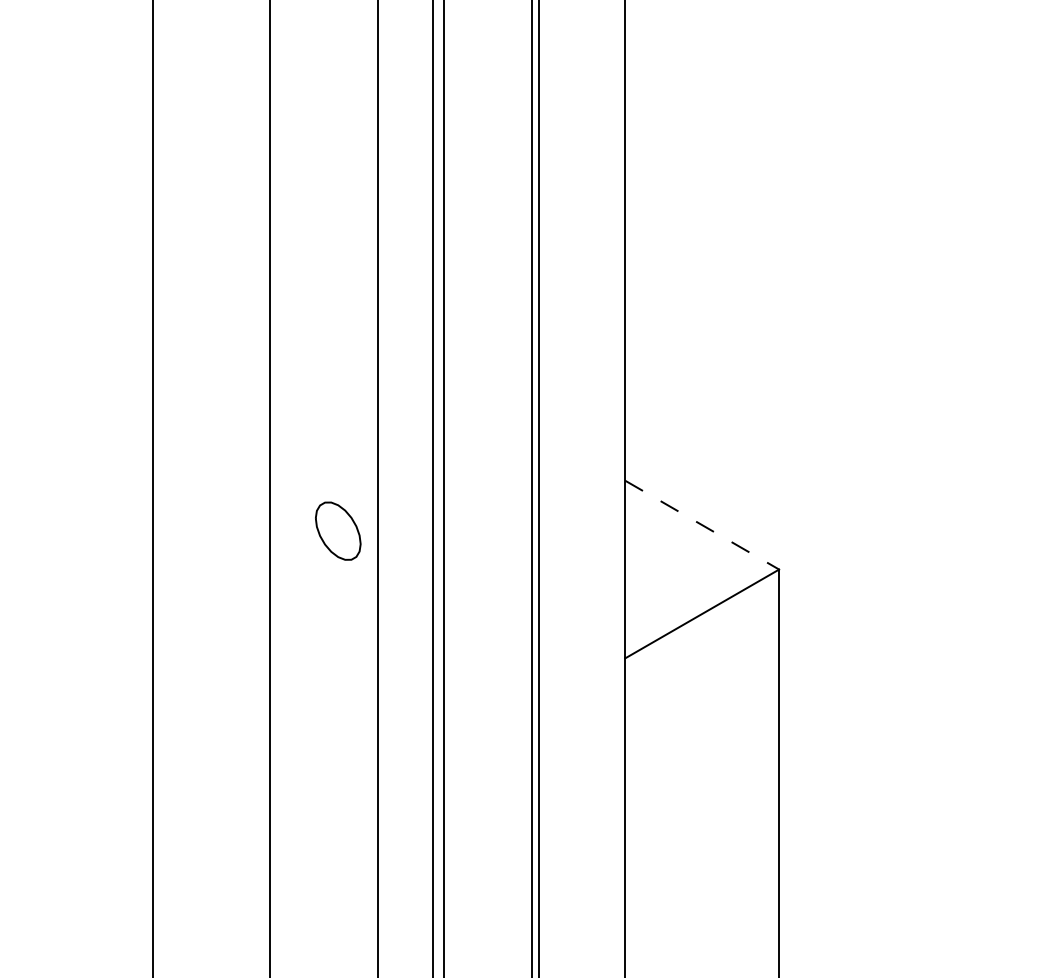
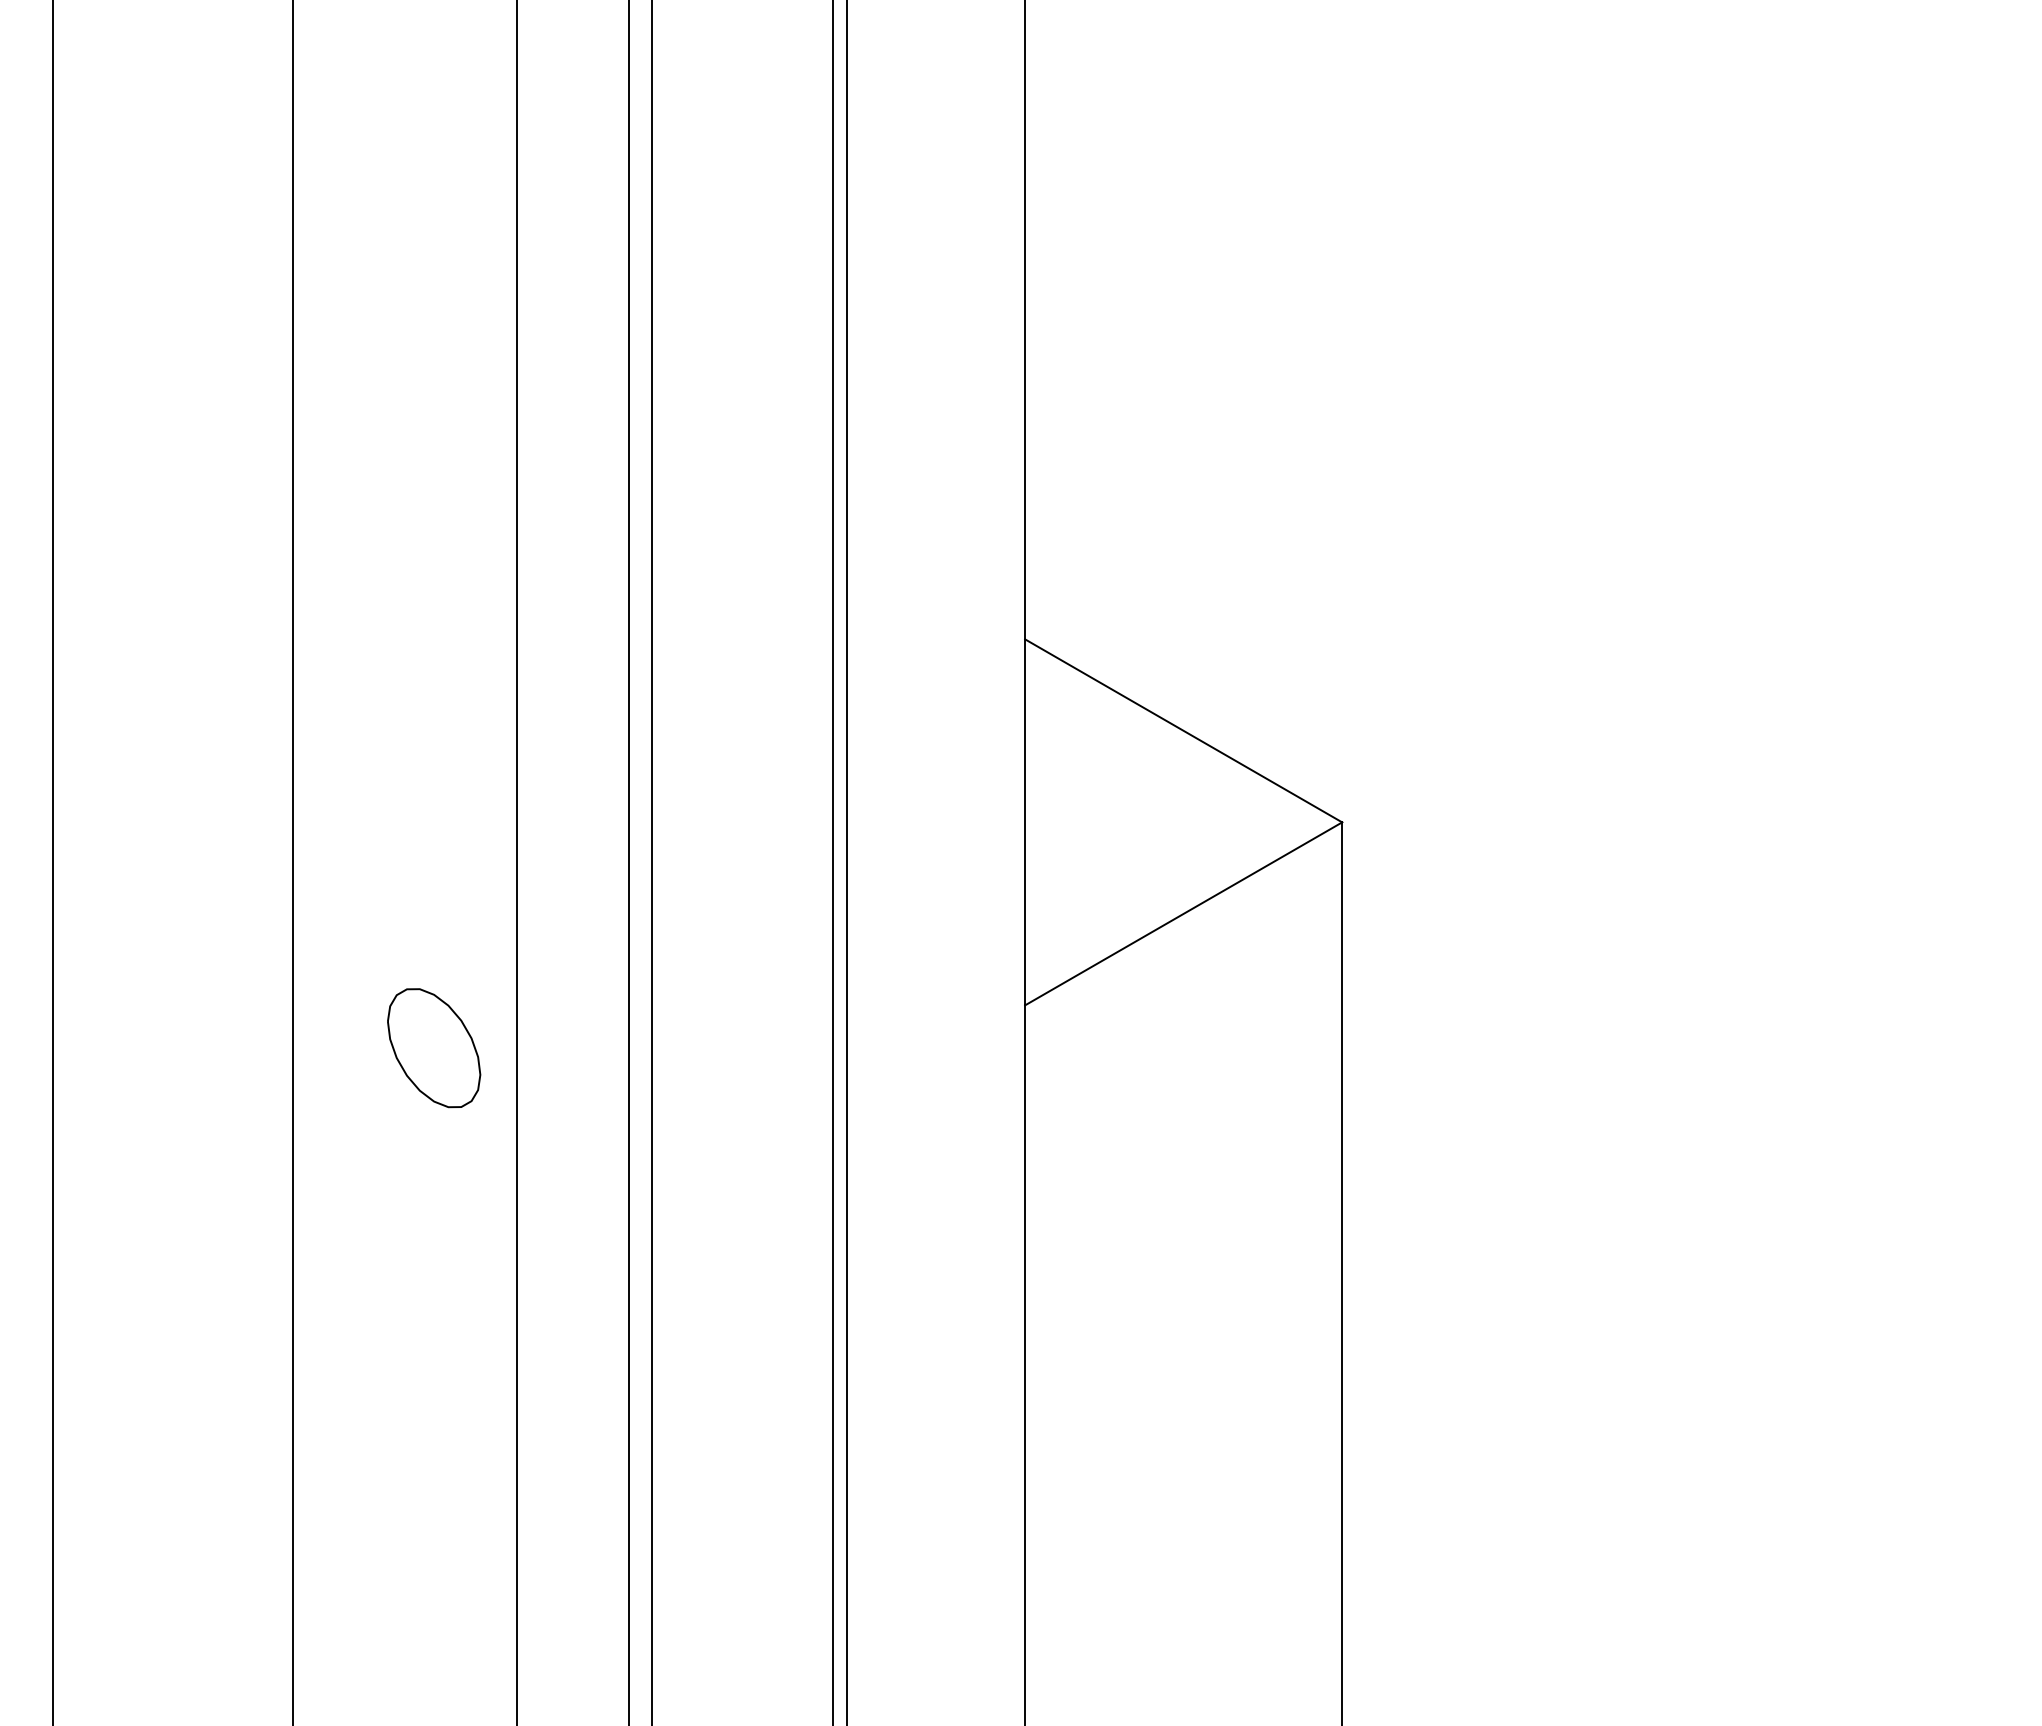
line: (702, 525) -> (1184, 731), dashed -> solid
part: (338, 530) -> (434, 1046), moved

